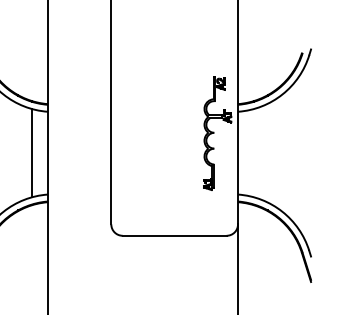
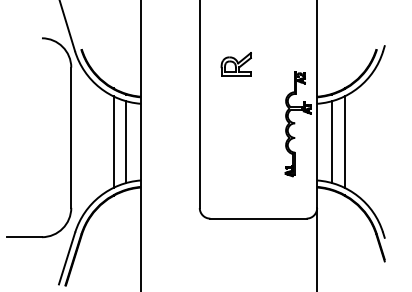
part: (149, 69) -> (235, 64), added
line: (18, 152) -> (113, 141), added
line: (253, 152) -> (331, 141), added
line: (267, 152) -> (344, 141), added

